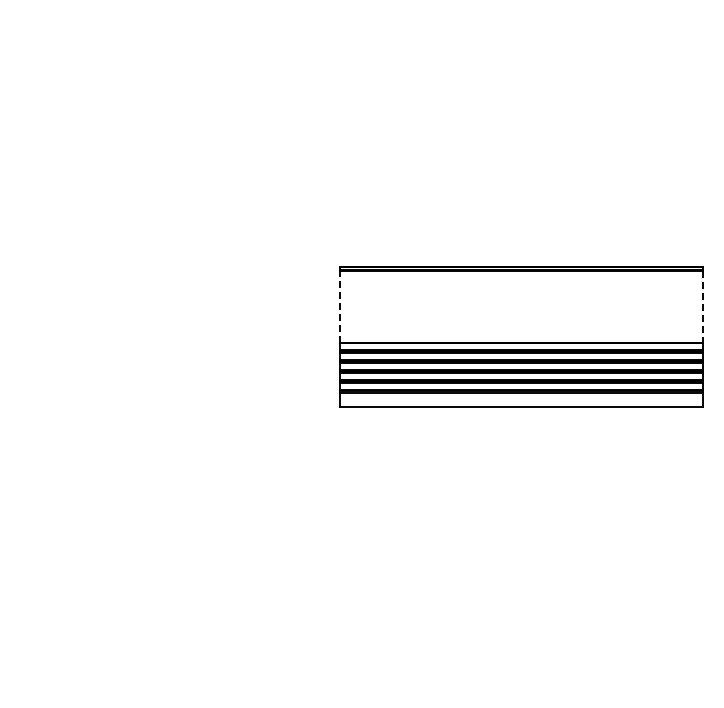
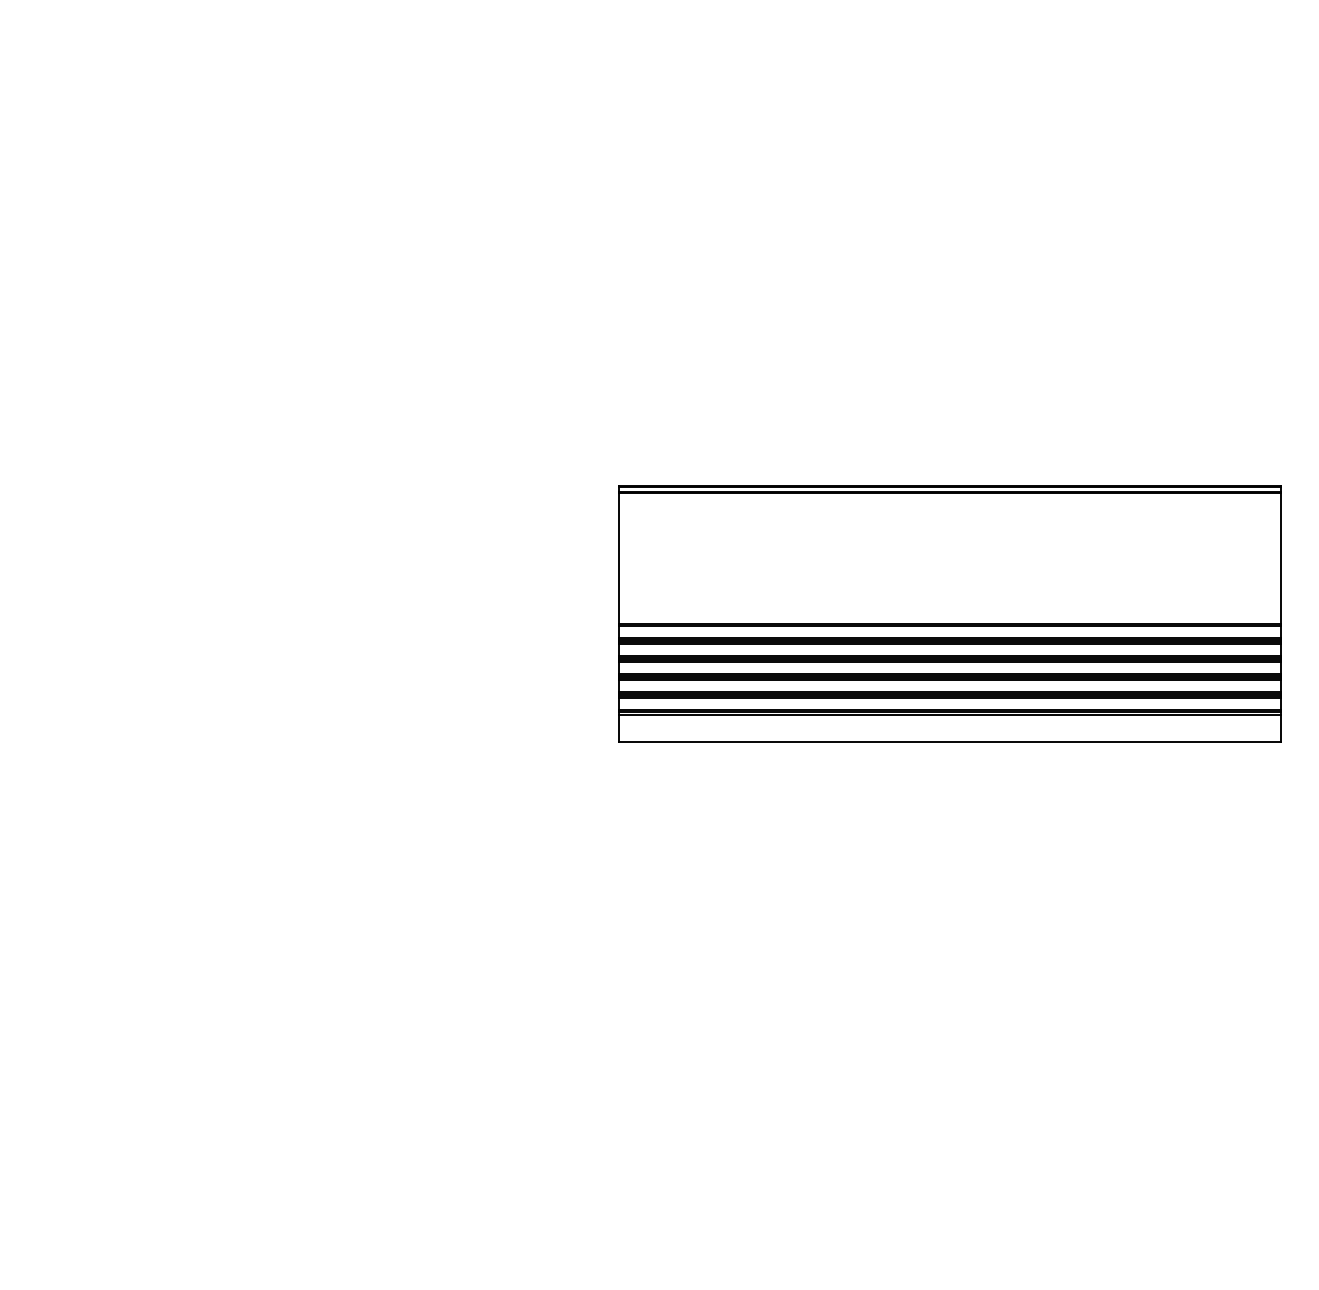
line: (339, 306) -> (618, 558), dashed -> solid
line: (702, 306) -> (1279, 558), dashed -> solid

